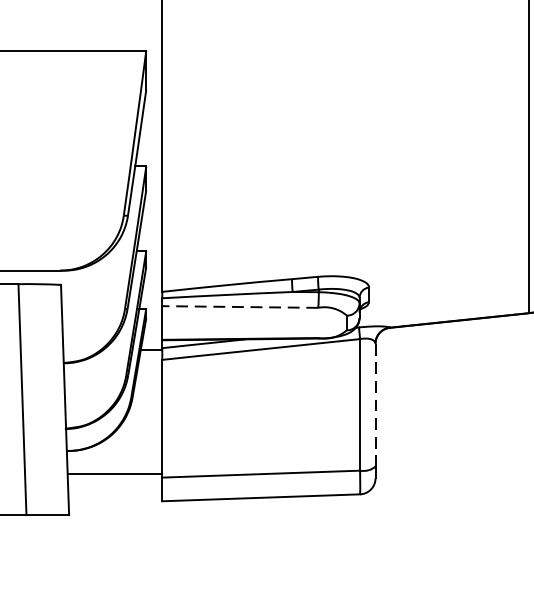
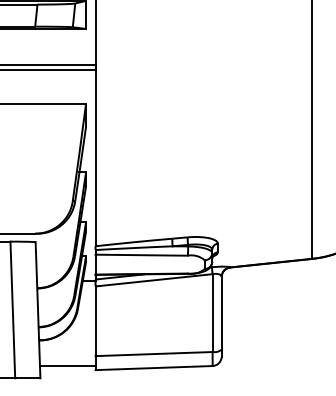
line: (239, 307) -> (141, 255), dashed -> solid
line: (375, 405) -> (221, 313), dashed -> solid
line: (114, 473) -> (67, 365), moved

